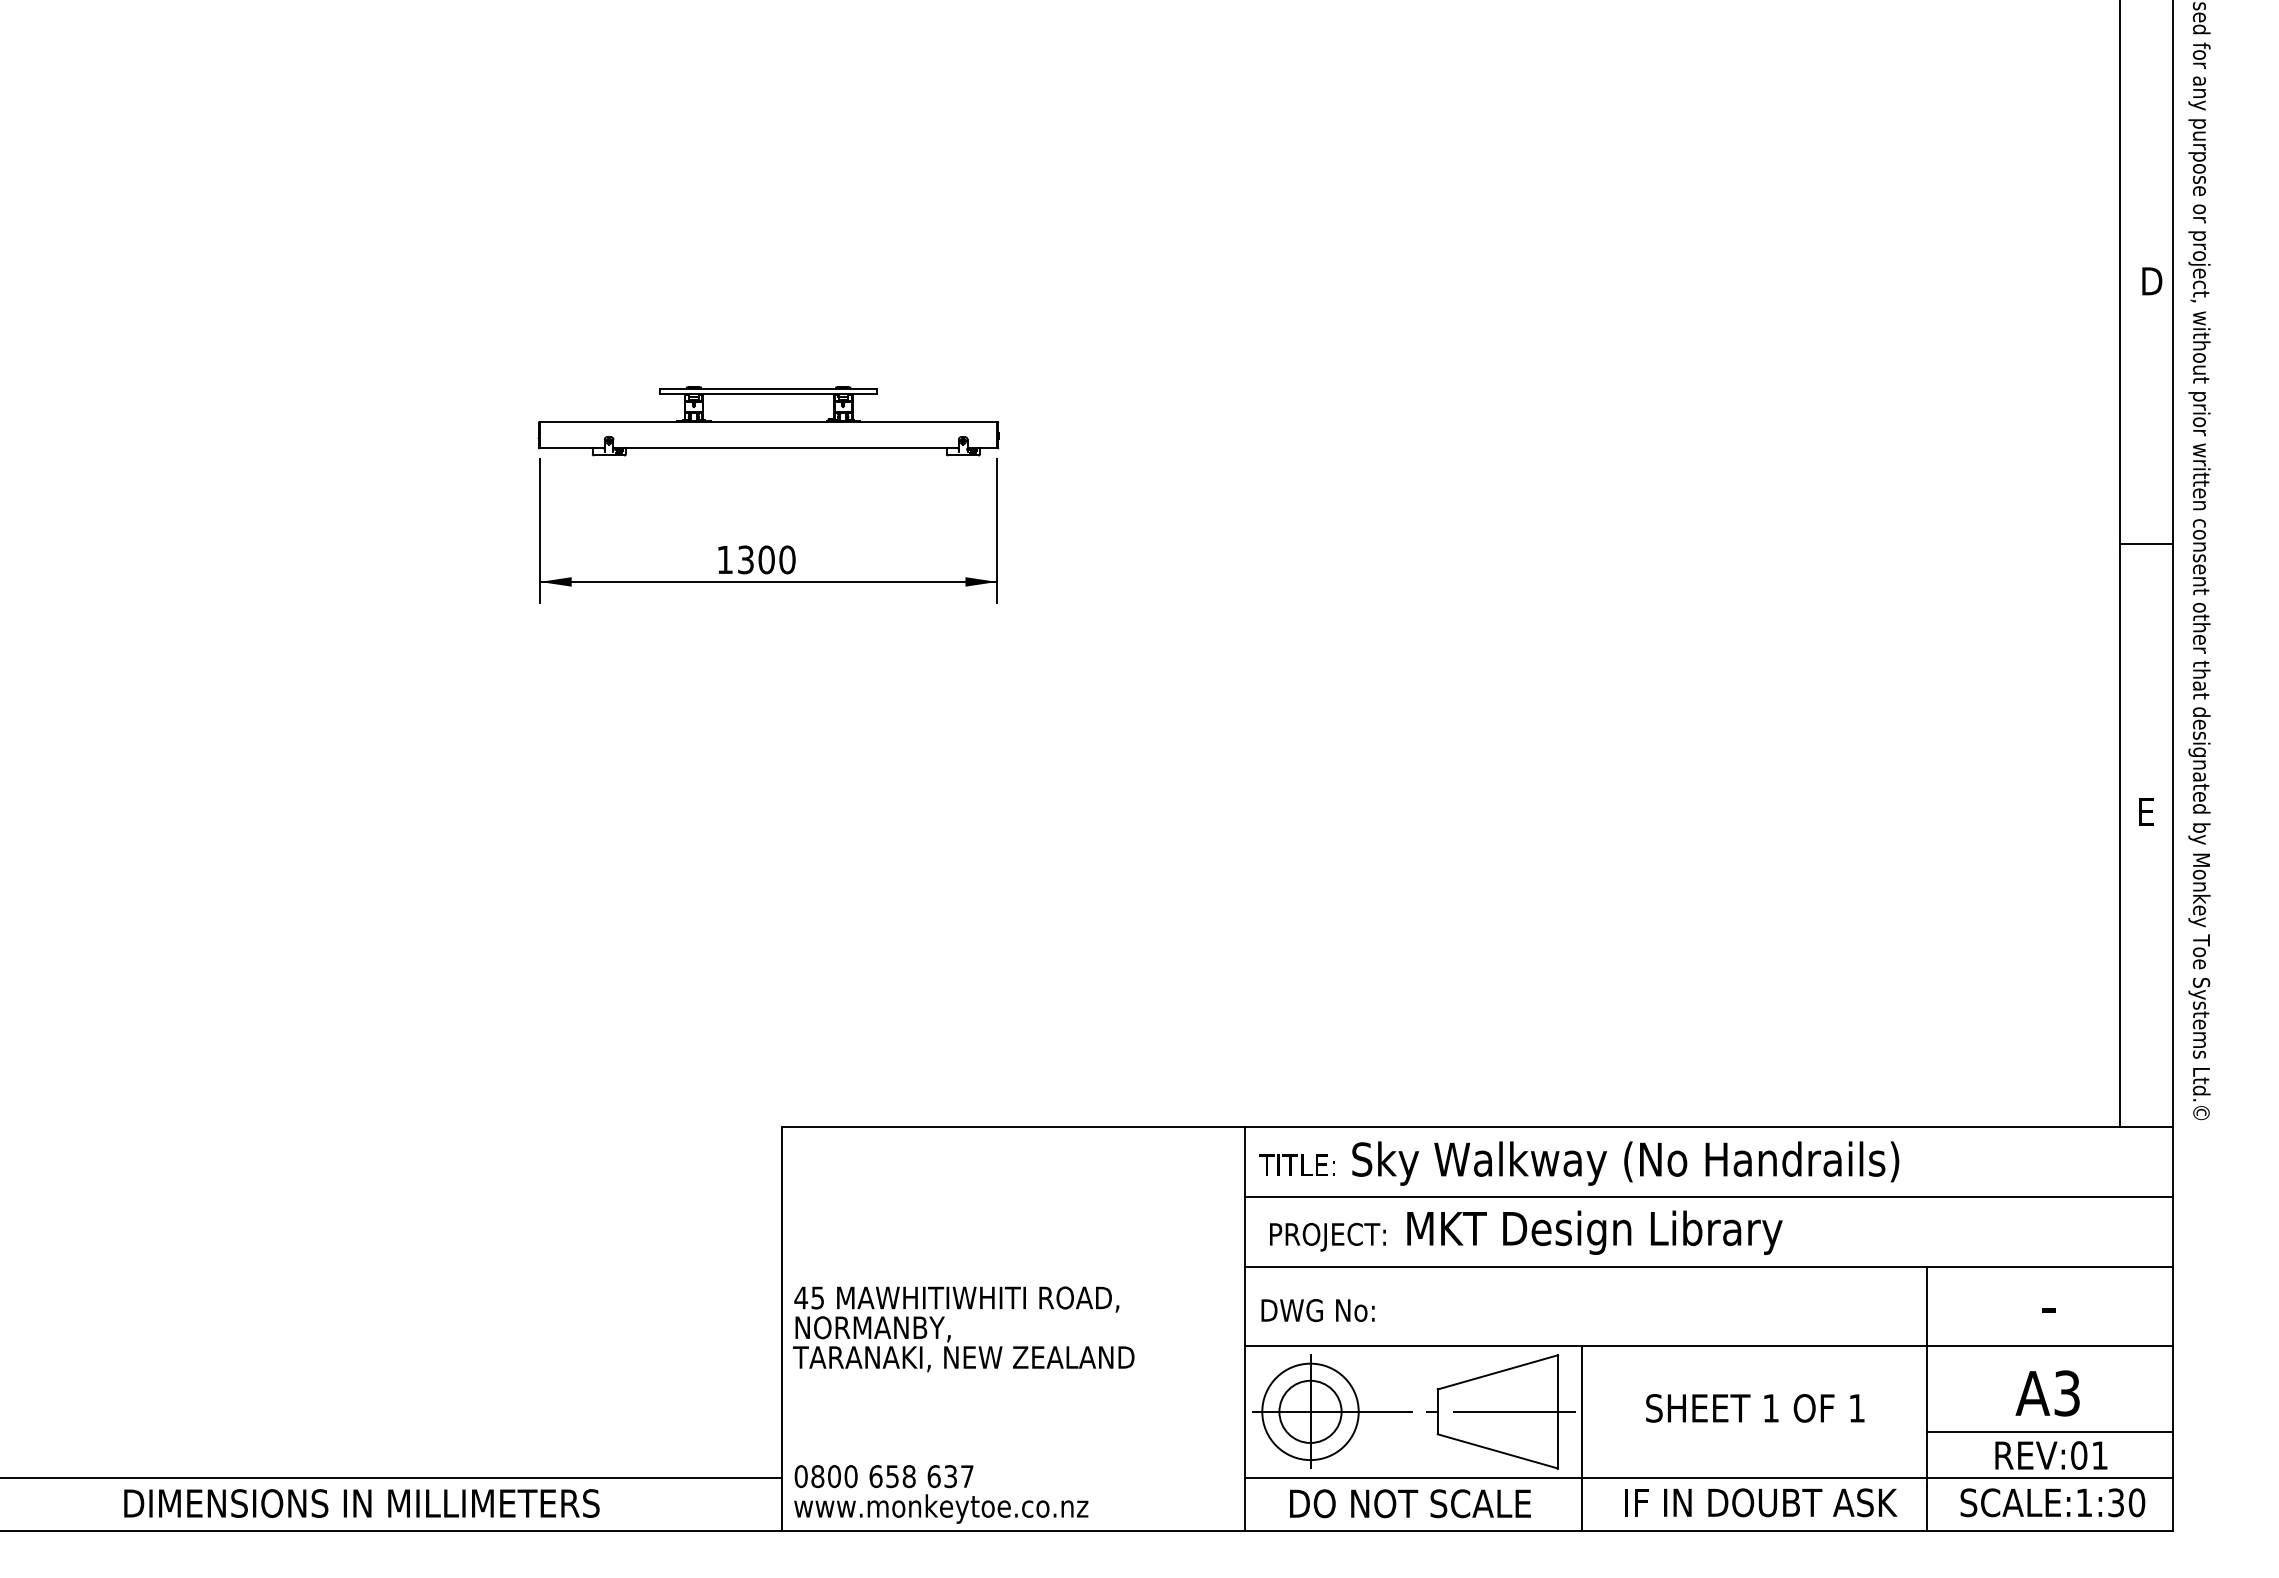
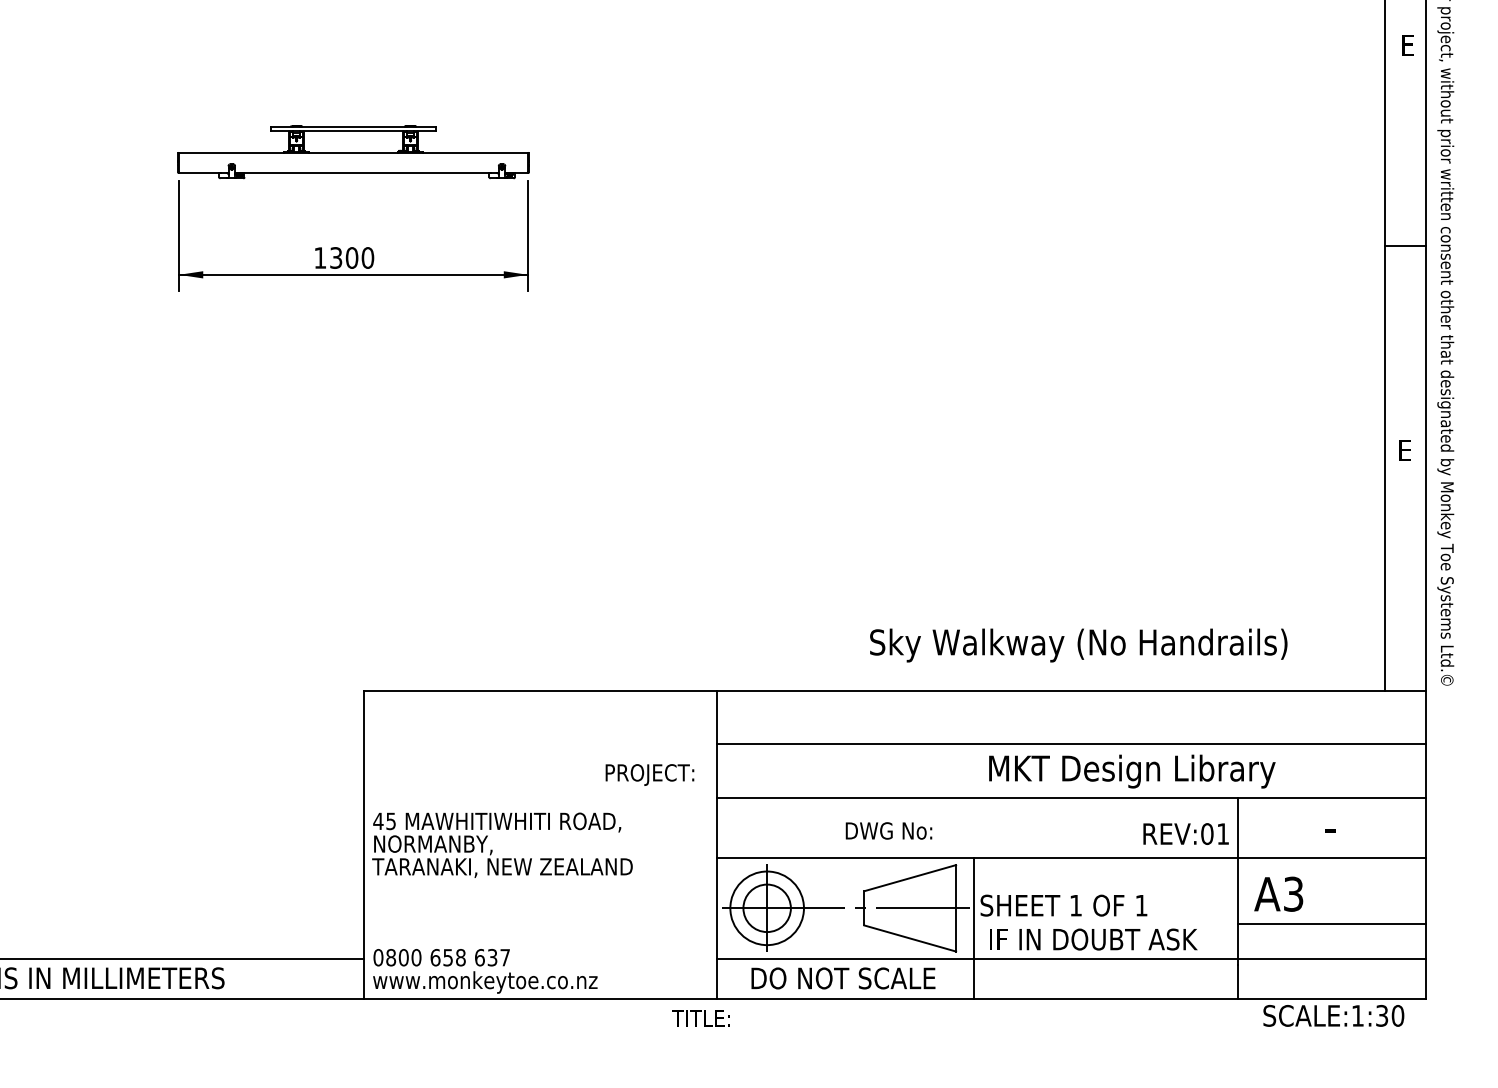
text: (2152, 281) -> (1409, 45), D -> E
text: (1625, 1163) -> (1078, 645), moved
text: (1296, 1164) -> (700, 1017), moved
text: (1594, 1232) -> (1132, 771), moved
text: (1327, 1237) -> (649, 775), moved
text: (1317, 1310) -> (888, 830), moved
text: (2047, 1393) -> (1278, 894), moved
text: (1755, 1408) -> (1064, 905), moved
text: (2051, 1455) -> (1186, 834), moved
text: (1761, 1502) -> (1093, 939), moved
text: (2052, 1502) -> (1333, 1015), moved

